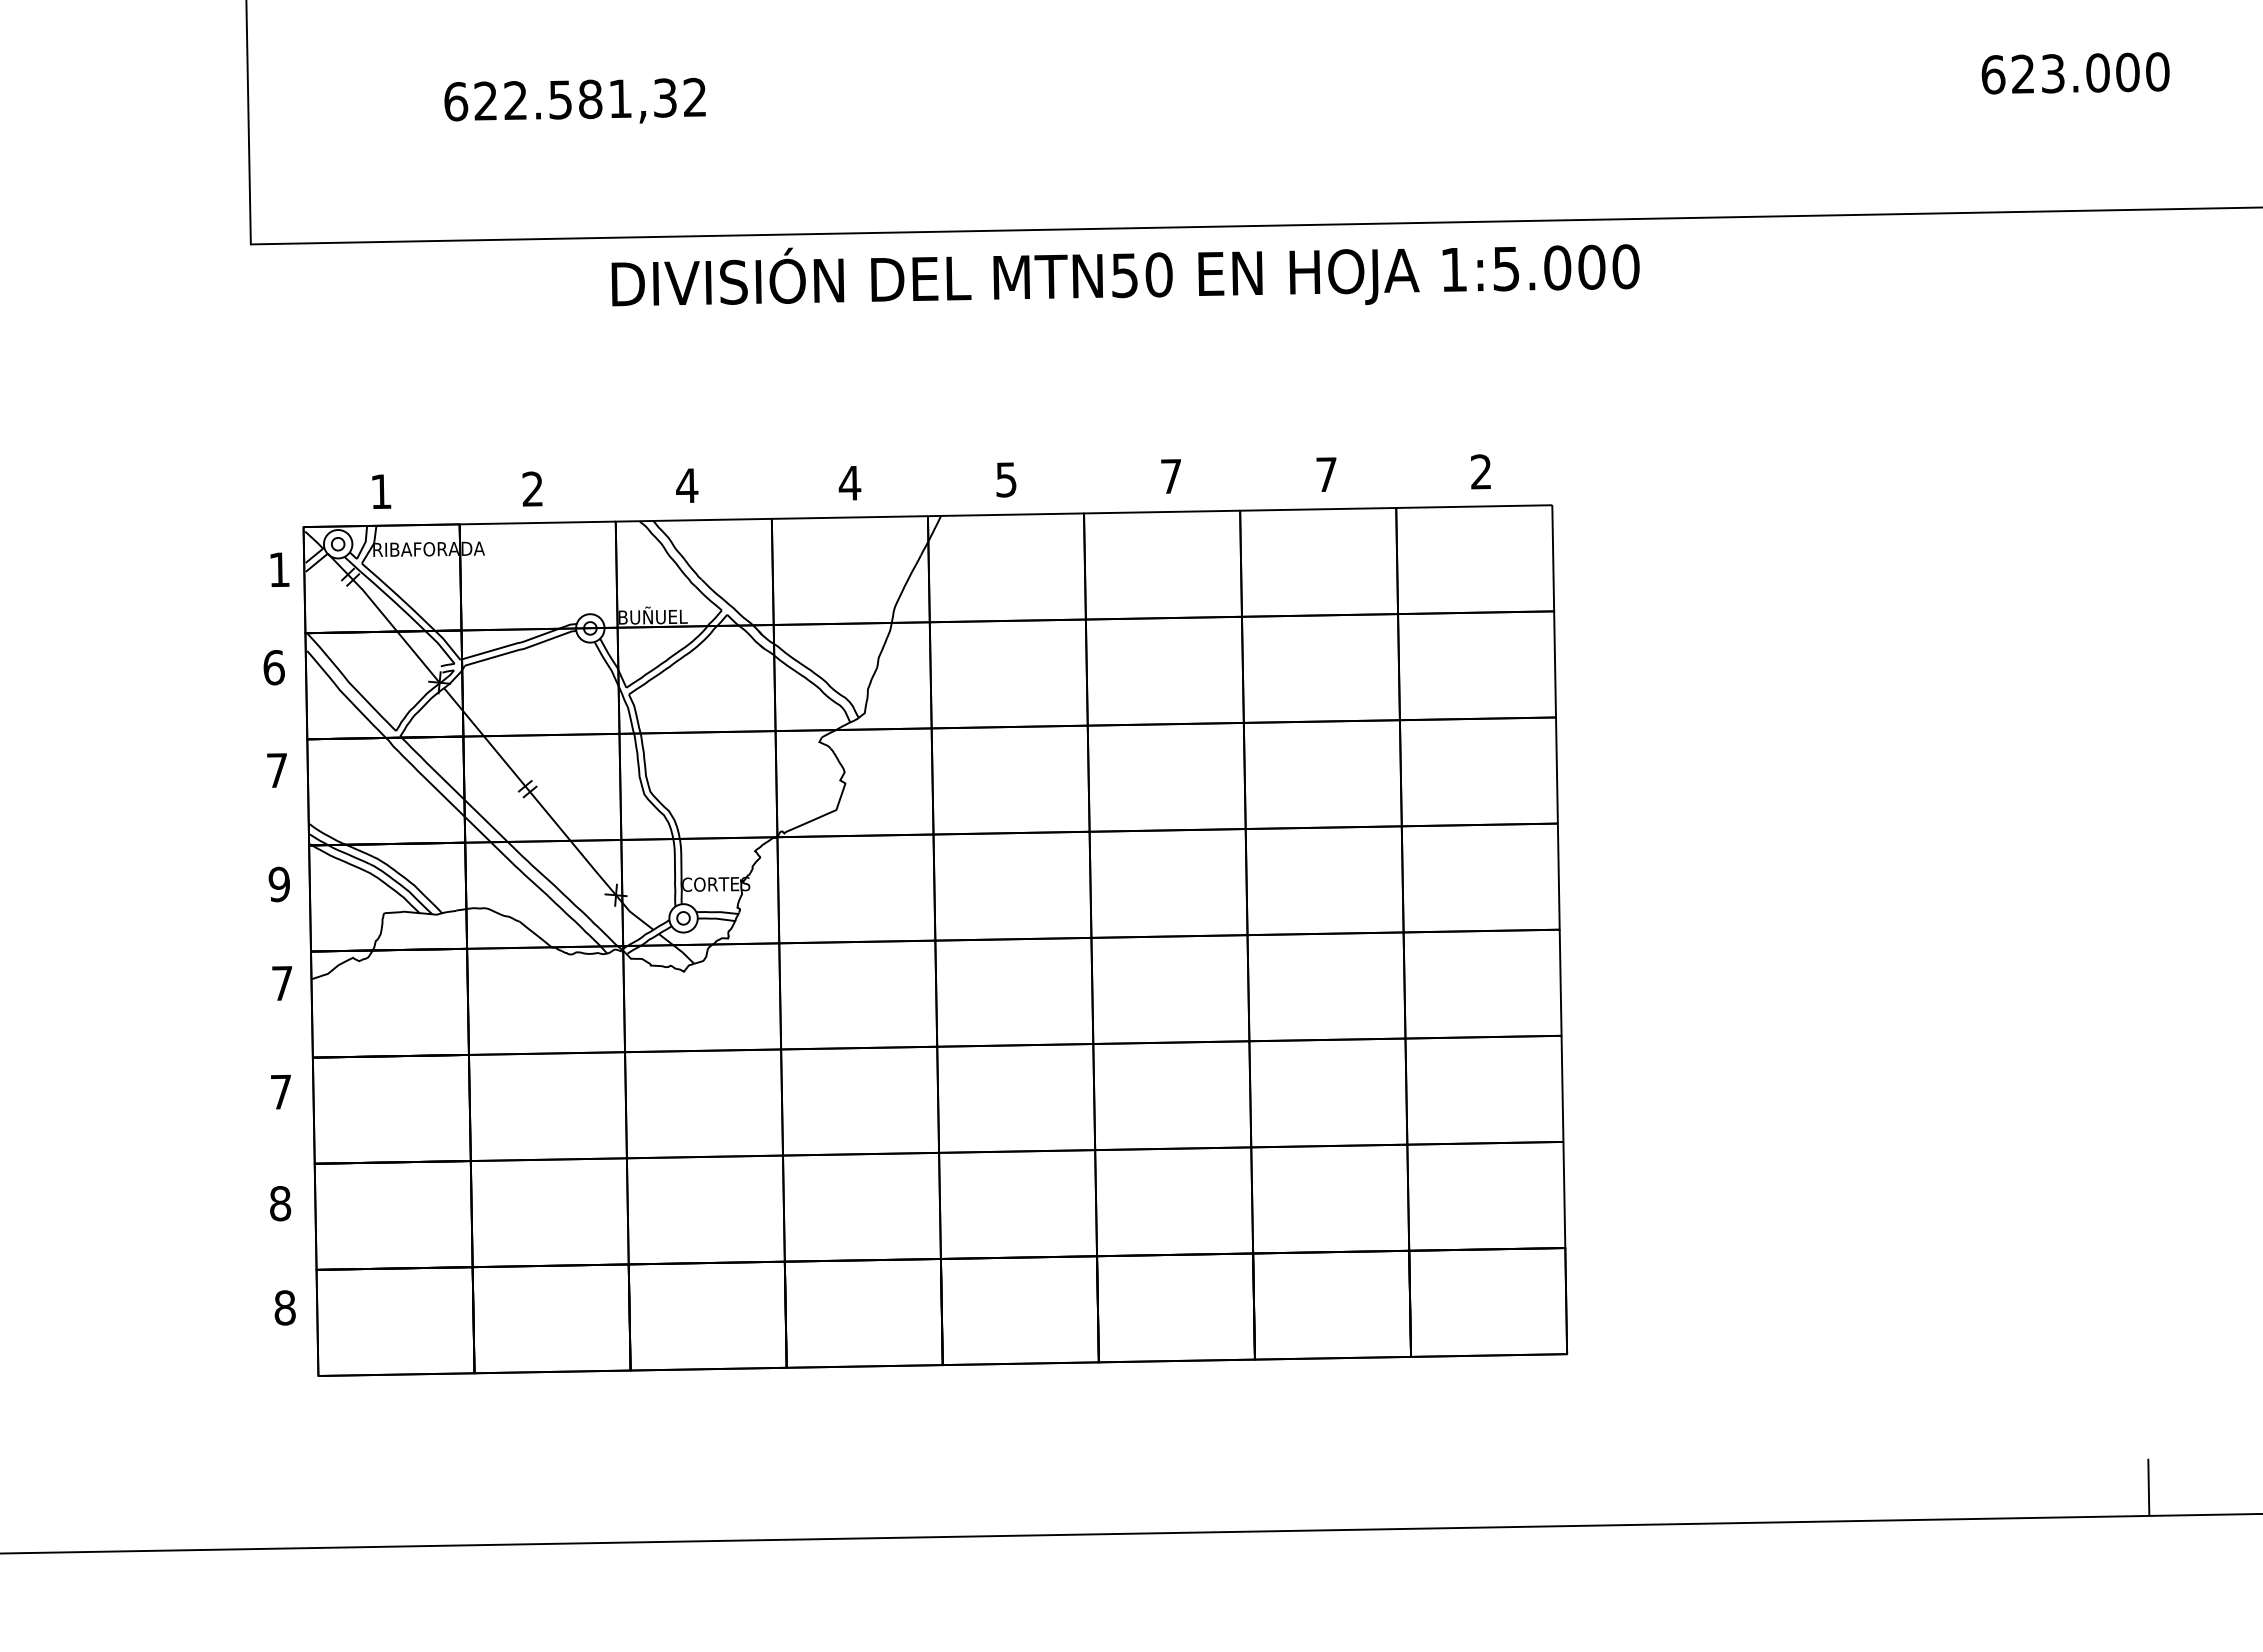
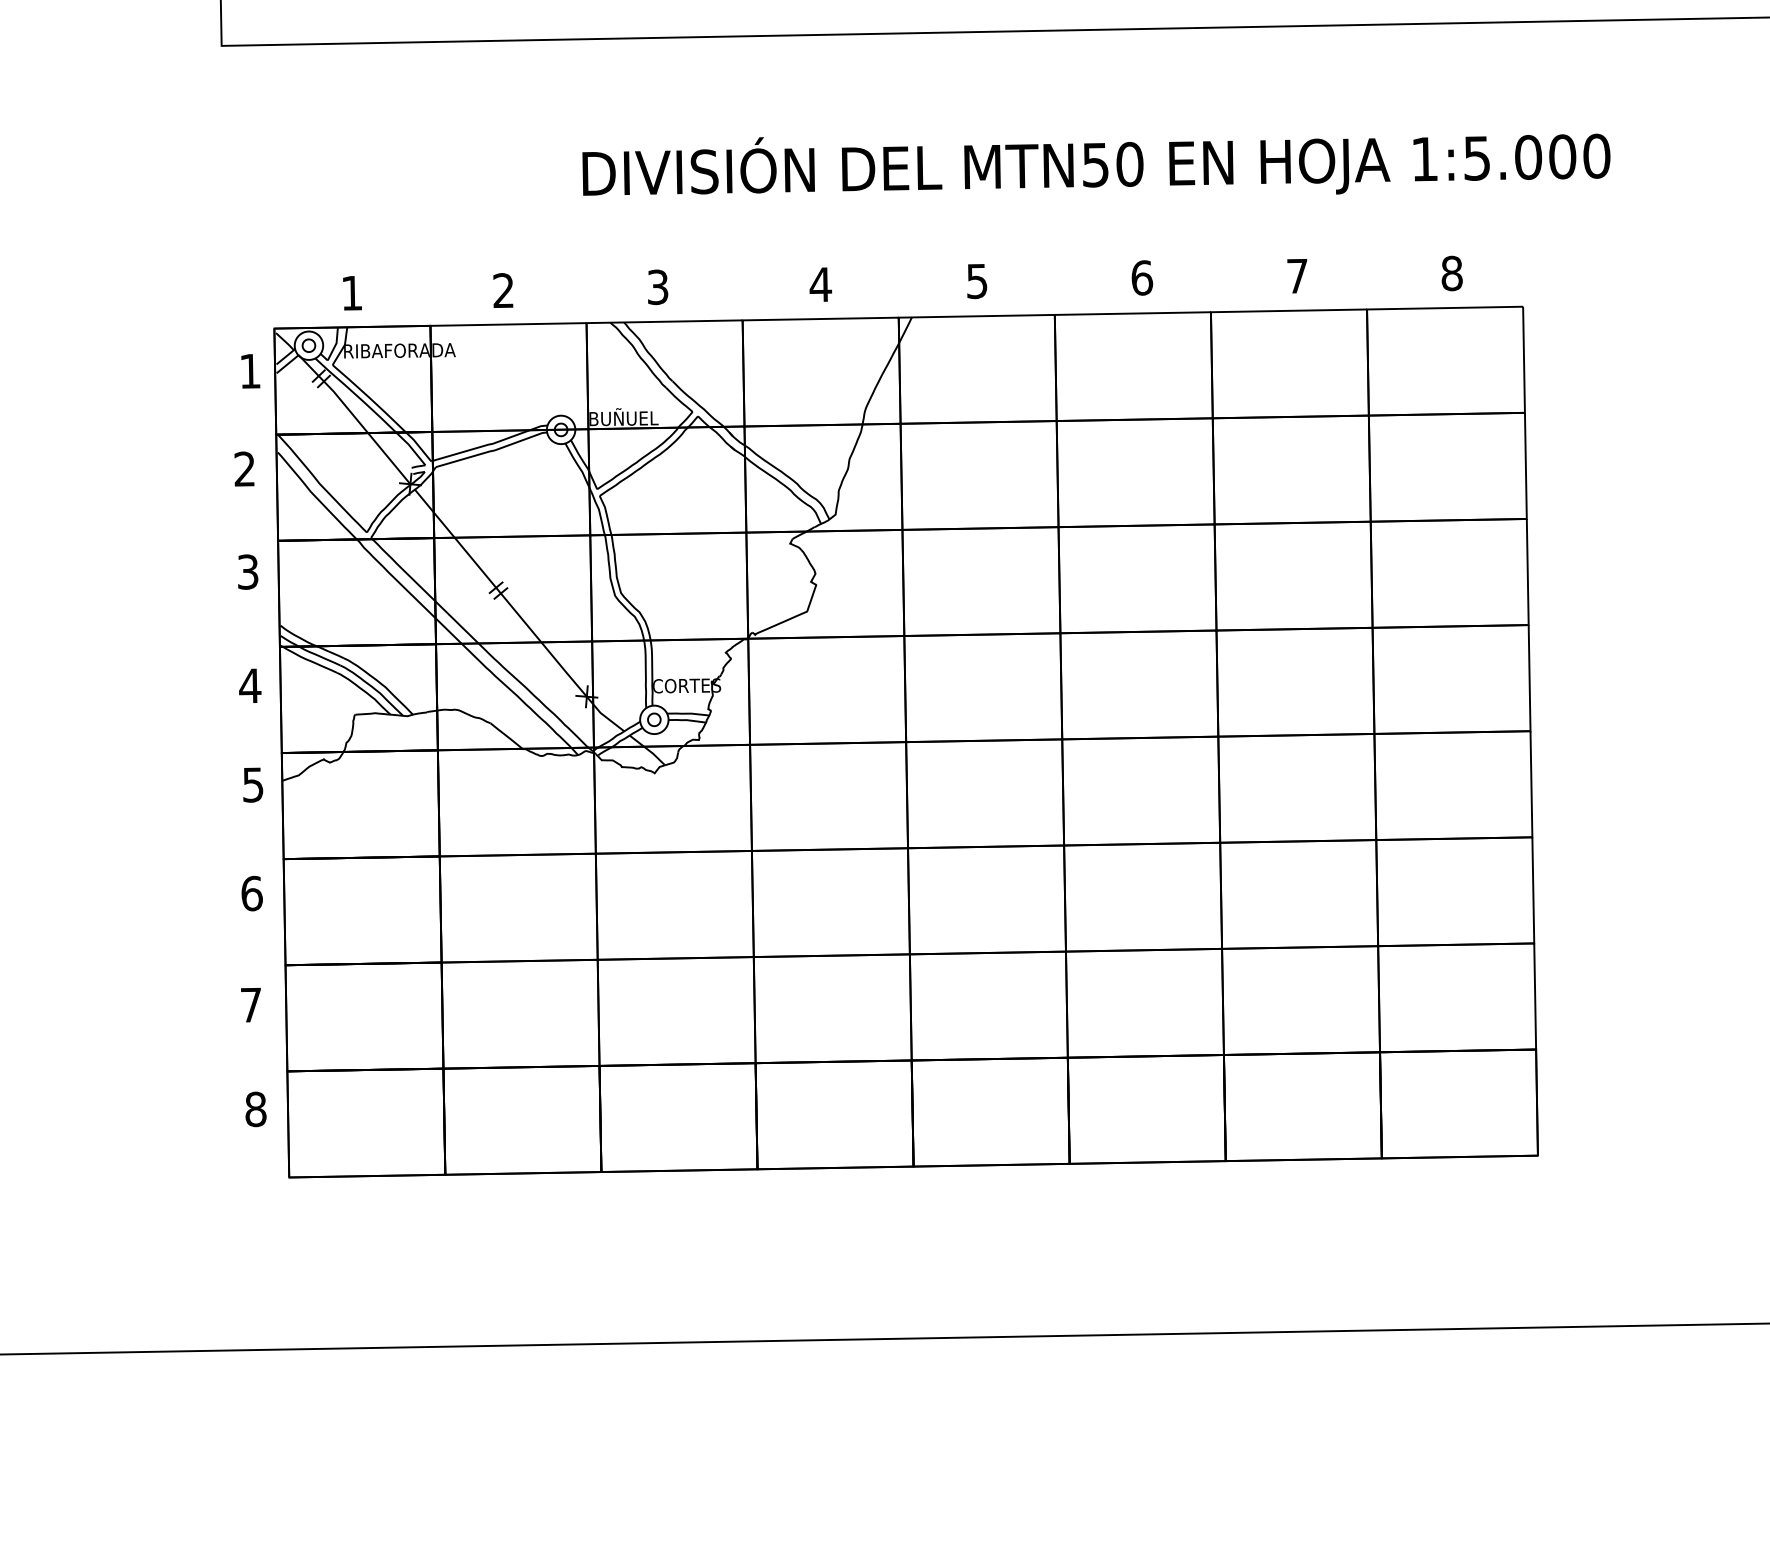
text: (1125, 275) -> (1096, 165), moved
text: (1481, 471) -> (1452, 273), 2 -> 8
text: (1171, 476) -> (1142, 278), 7 -> 6
text: (687, 485) -> (658, 287), 4 -> 3
text: (273, 667) -> (244, 469), 6 -> 2
text: (277, 770) -> (248, 572), 7 -> 3
text: (279, 884) -> (250, 686), 9 -> 4
text: (282, 983) -> (253, 785), 7 -> 5
text: (281, 1091) -> (252, 893), 7 -> 6
text: (280, 1203) -> (251, 1005), 8 -> 7

